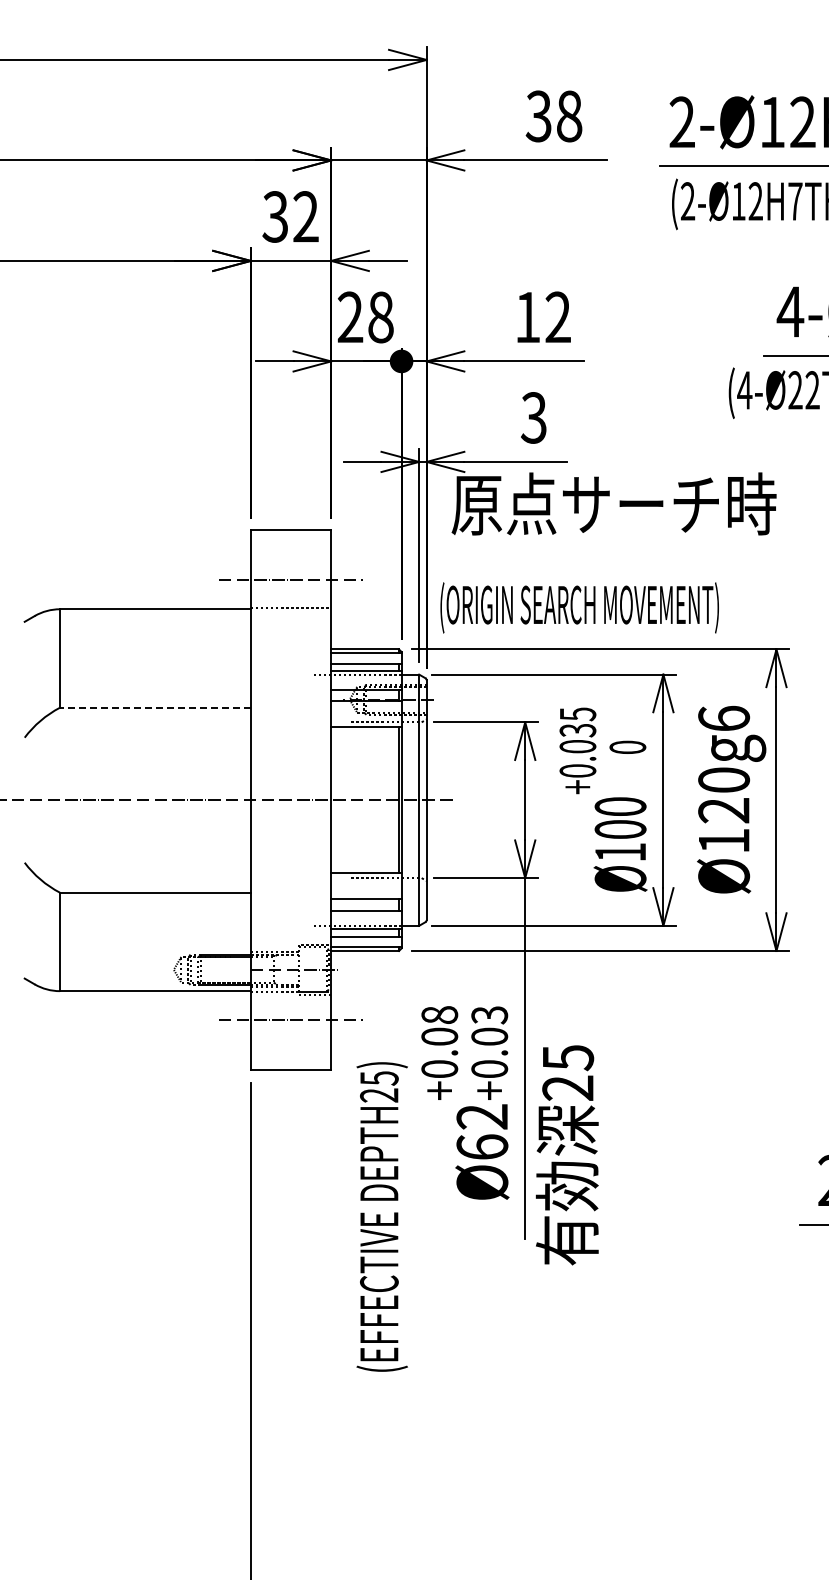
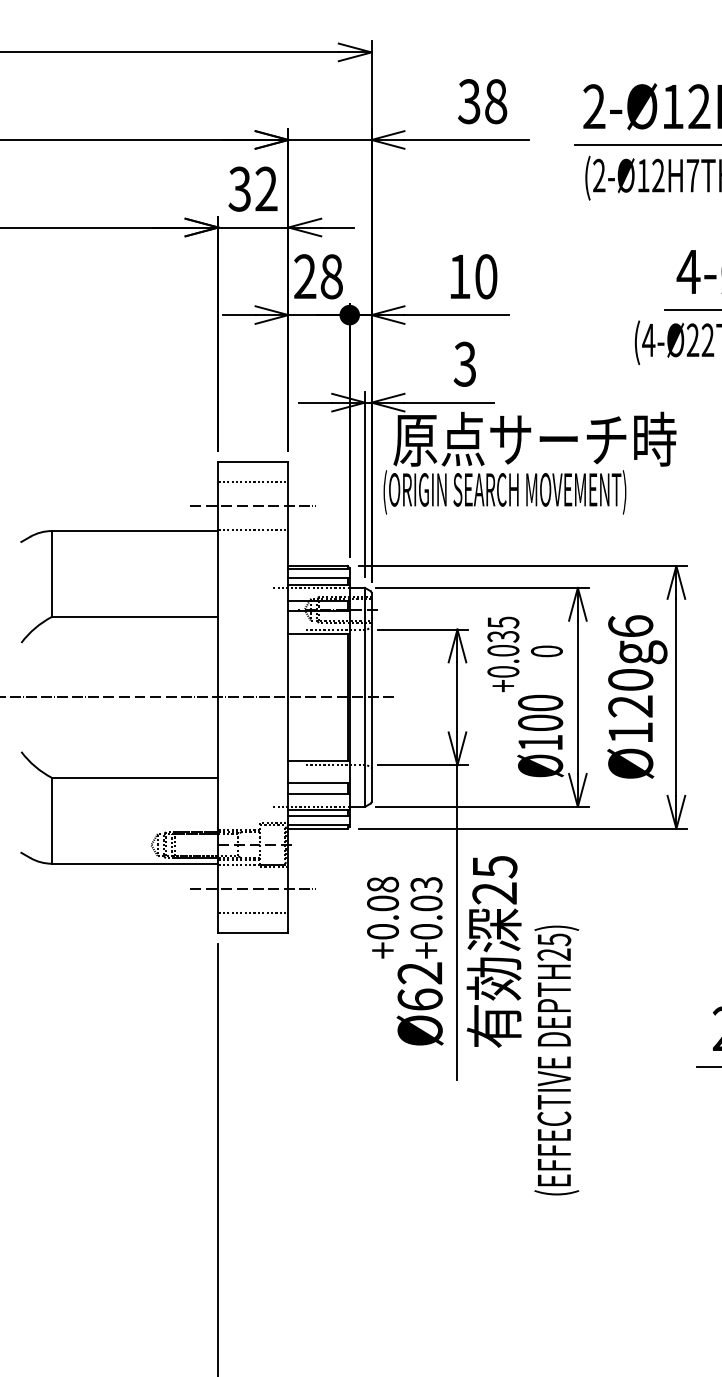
text: (557, 317) -> (485, 276), 12 -> 10
line: (290, 552) -> (252, 481), added
text: (579, 607) -> (504, 492), moved
line: (154, 707) -> (134, 616), dashed -> solid
line: (290, 1047) -> (252, 912), added
text: (566, 1155) -> (493, 952), moved
text: (381, 1216) -> (556, 1060), moved

